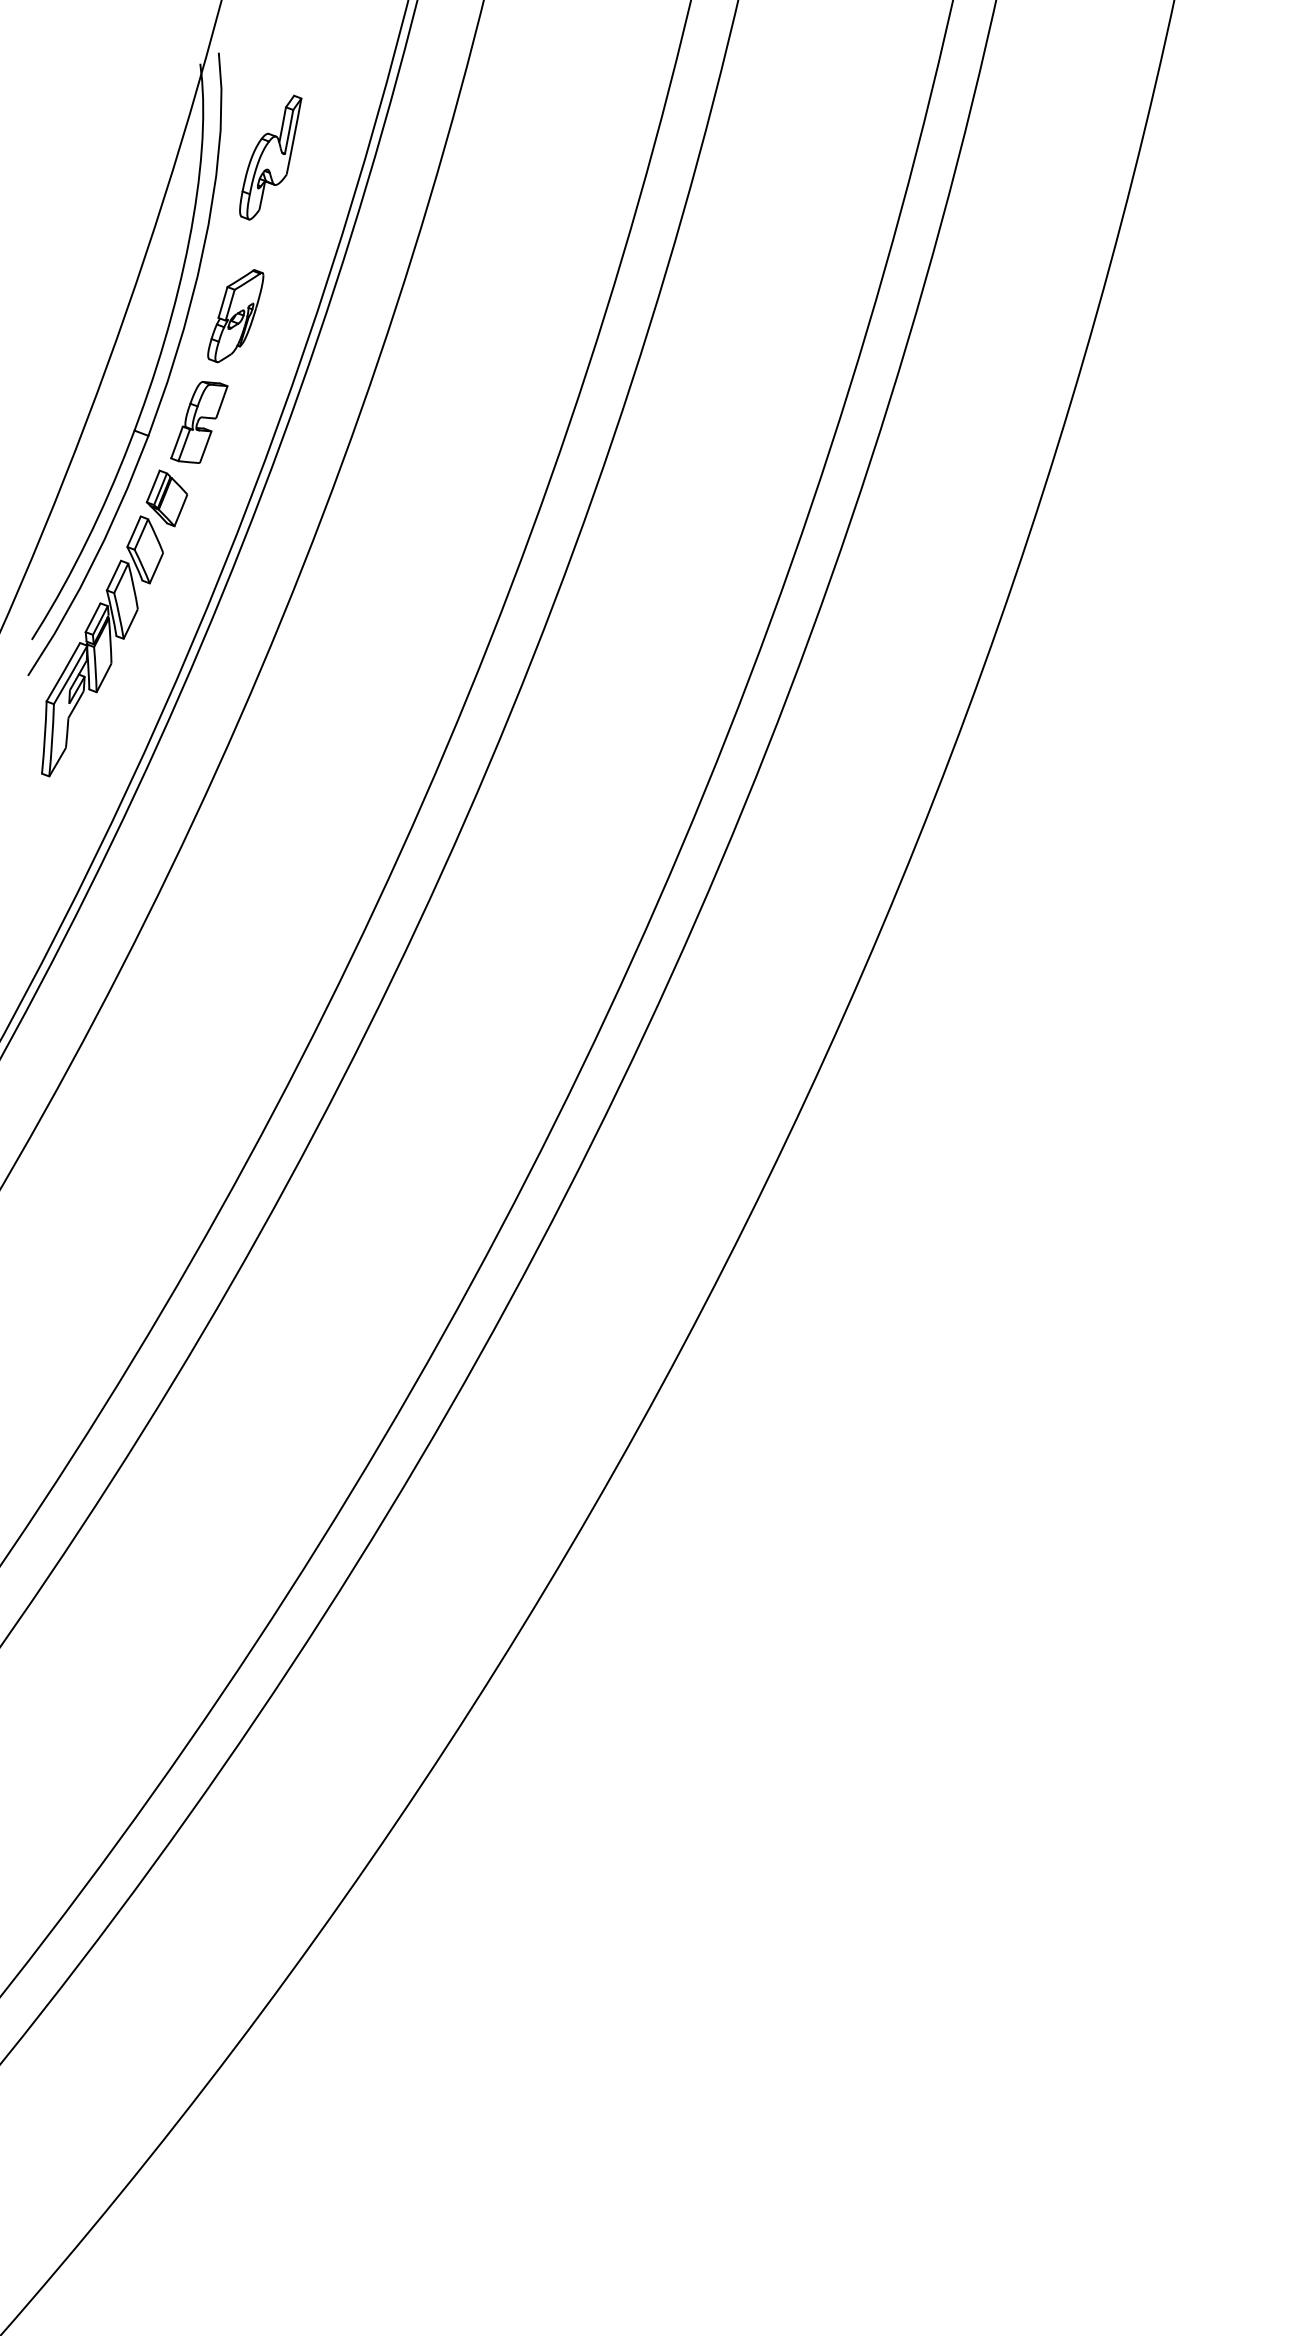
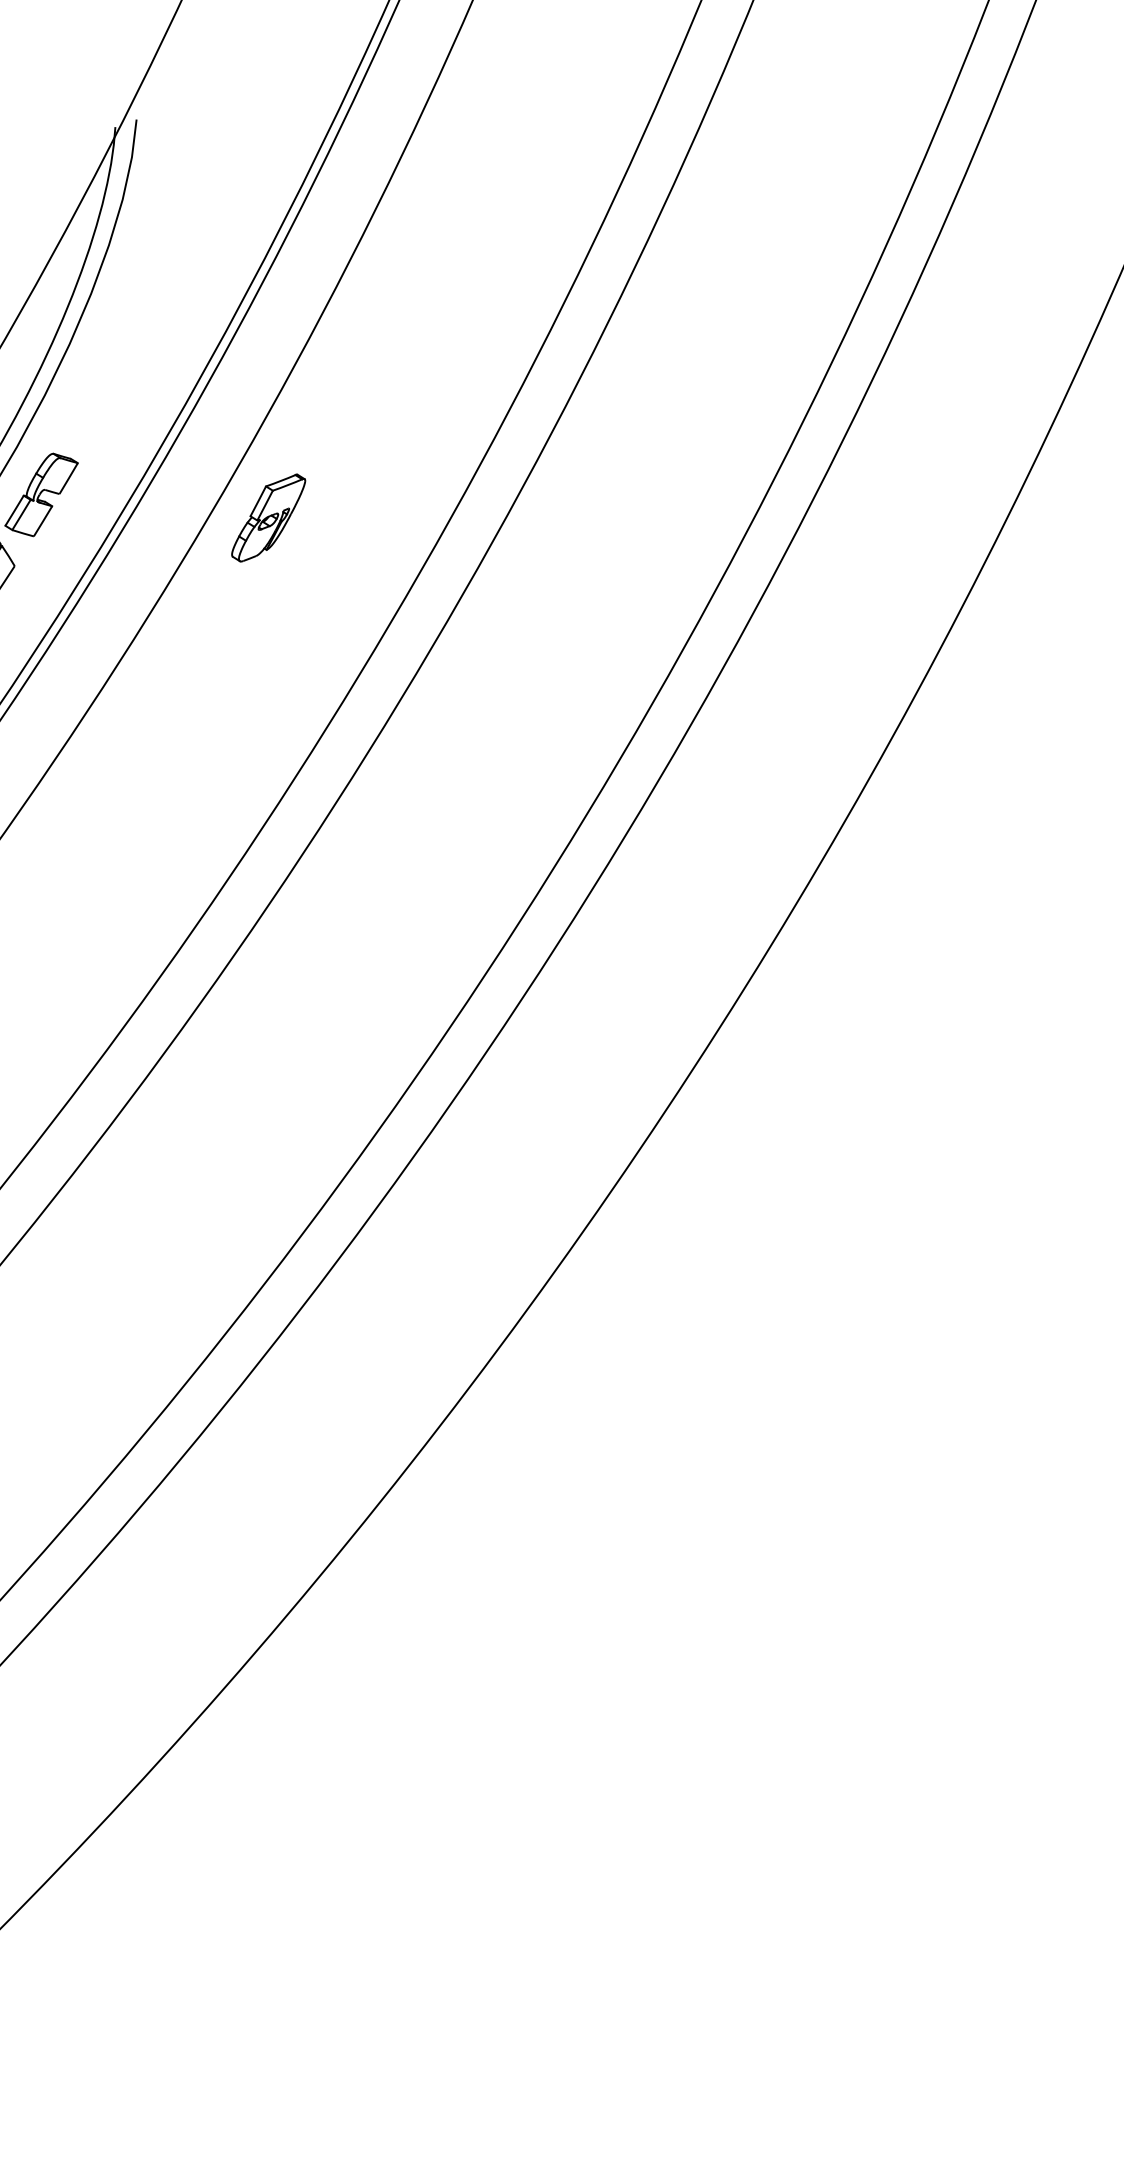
part: (270, 157) -> (168, 237), removed
part: (235, 316) -> (268, 518), moved

